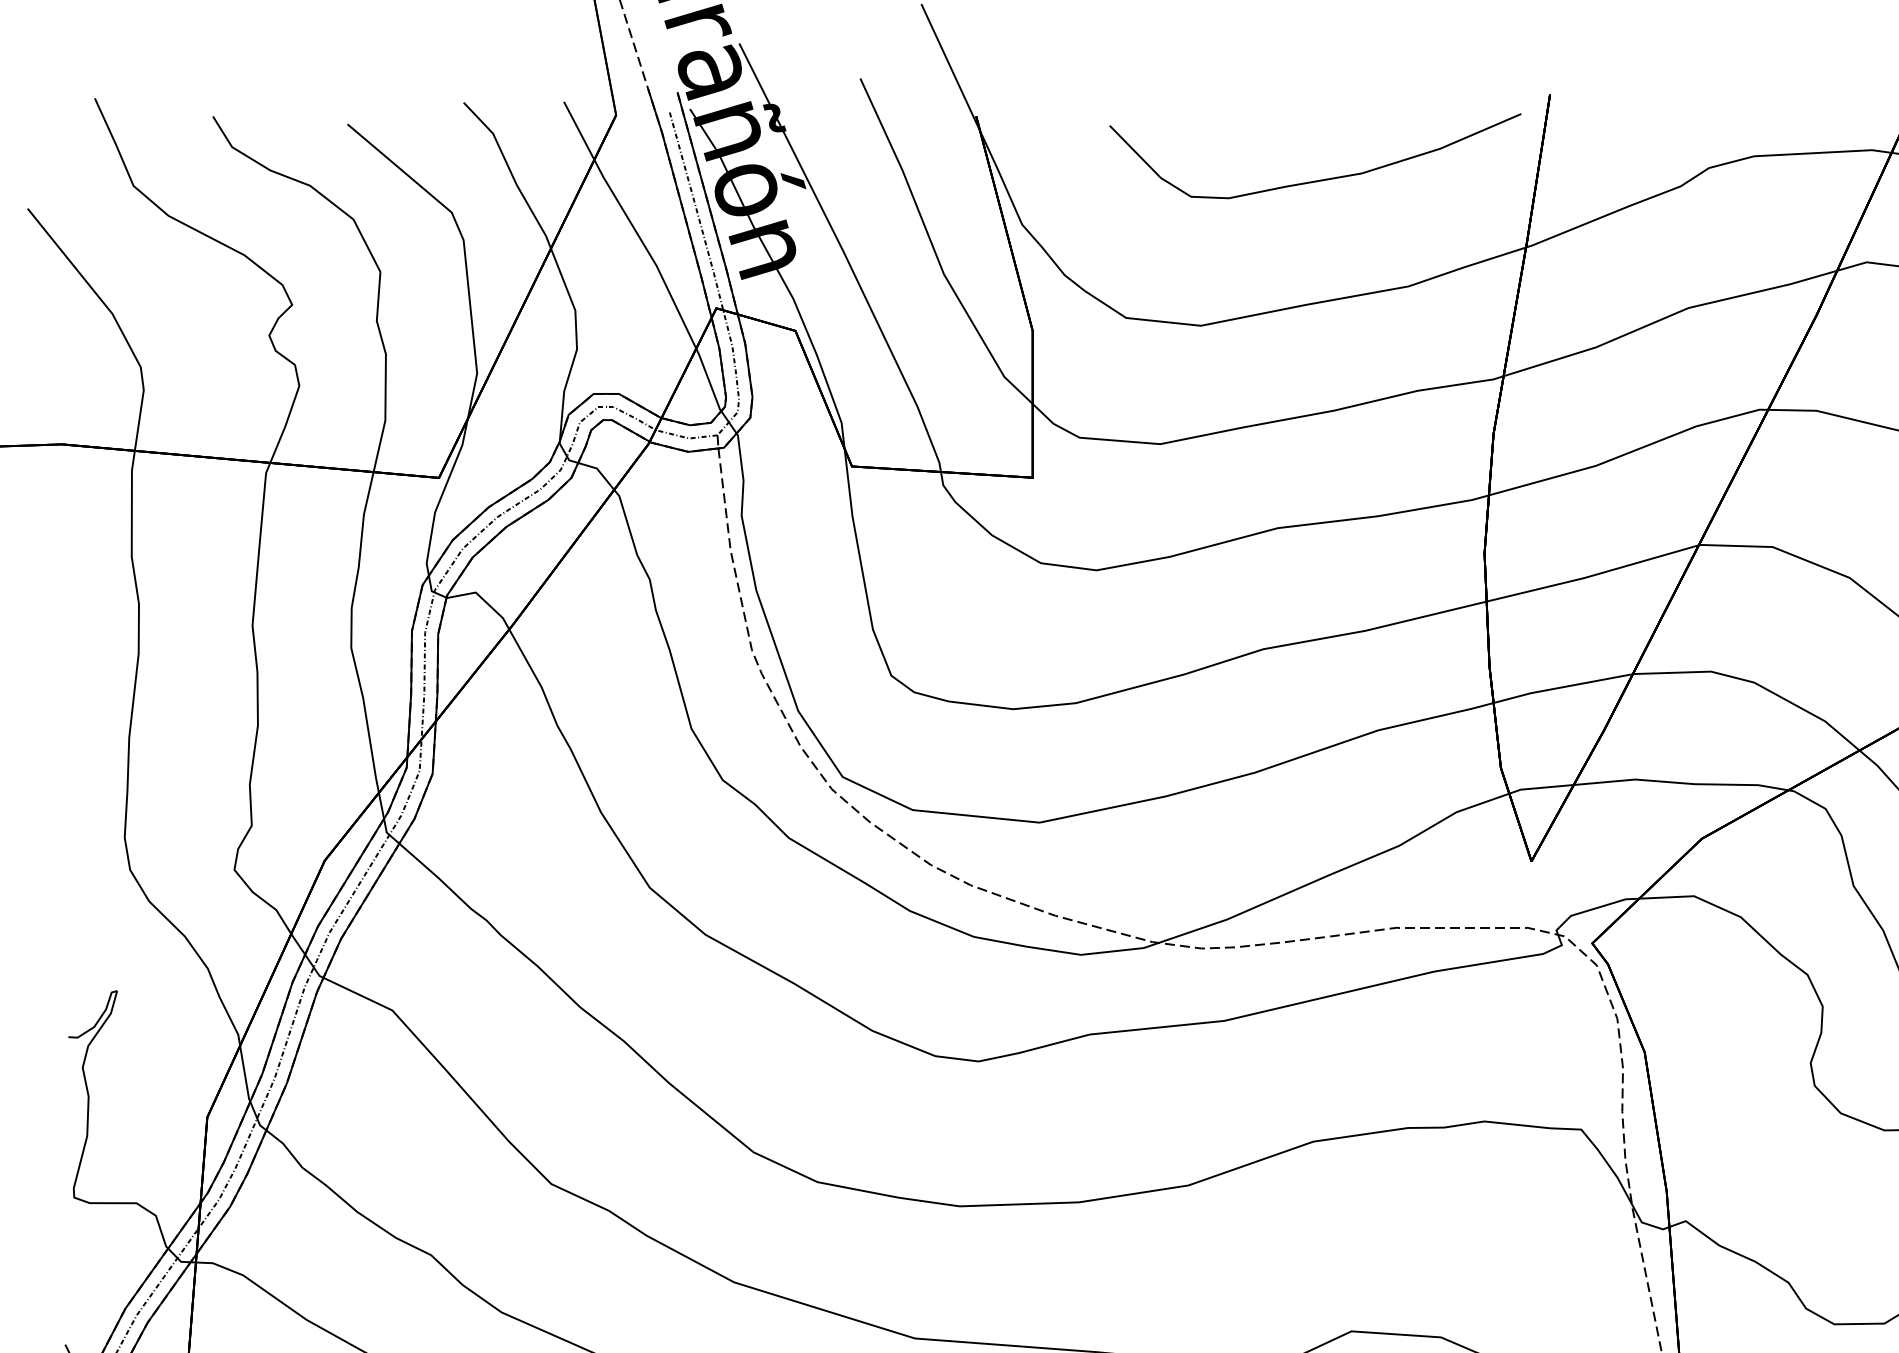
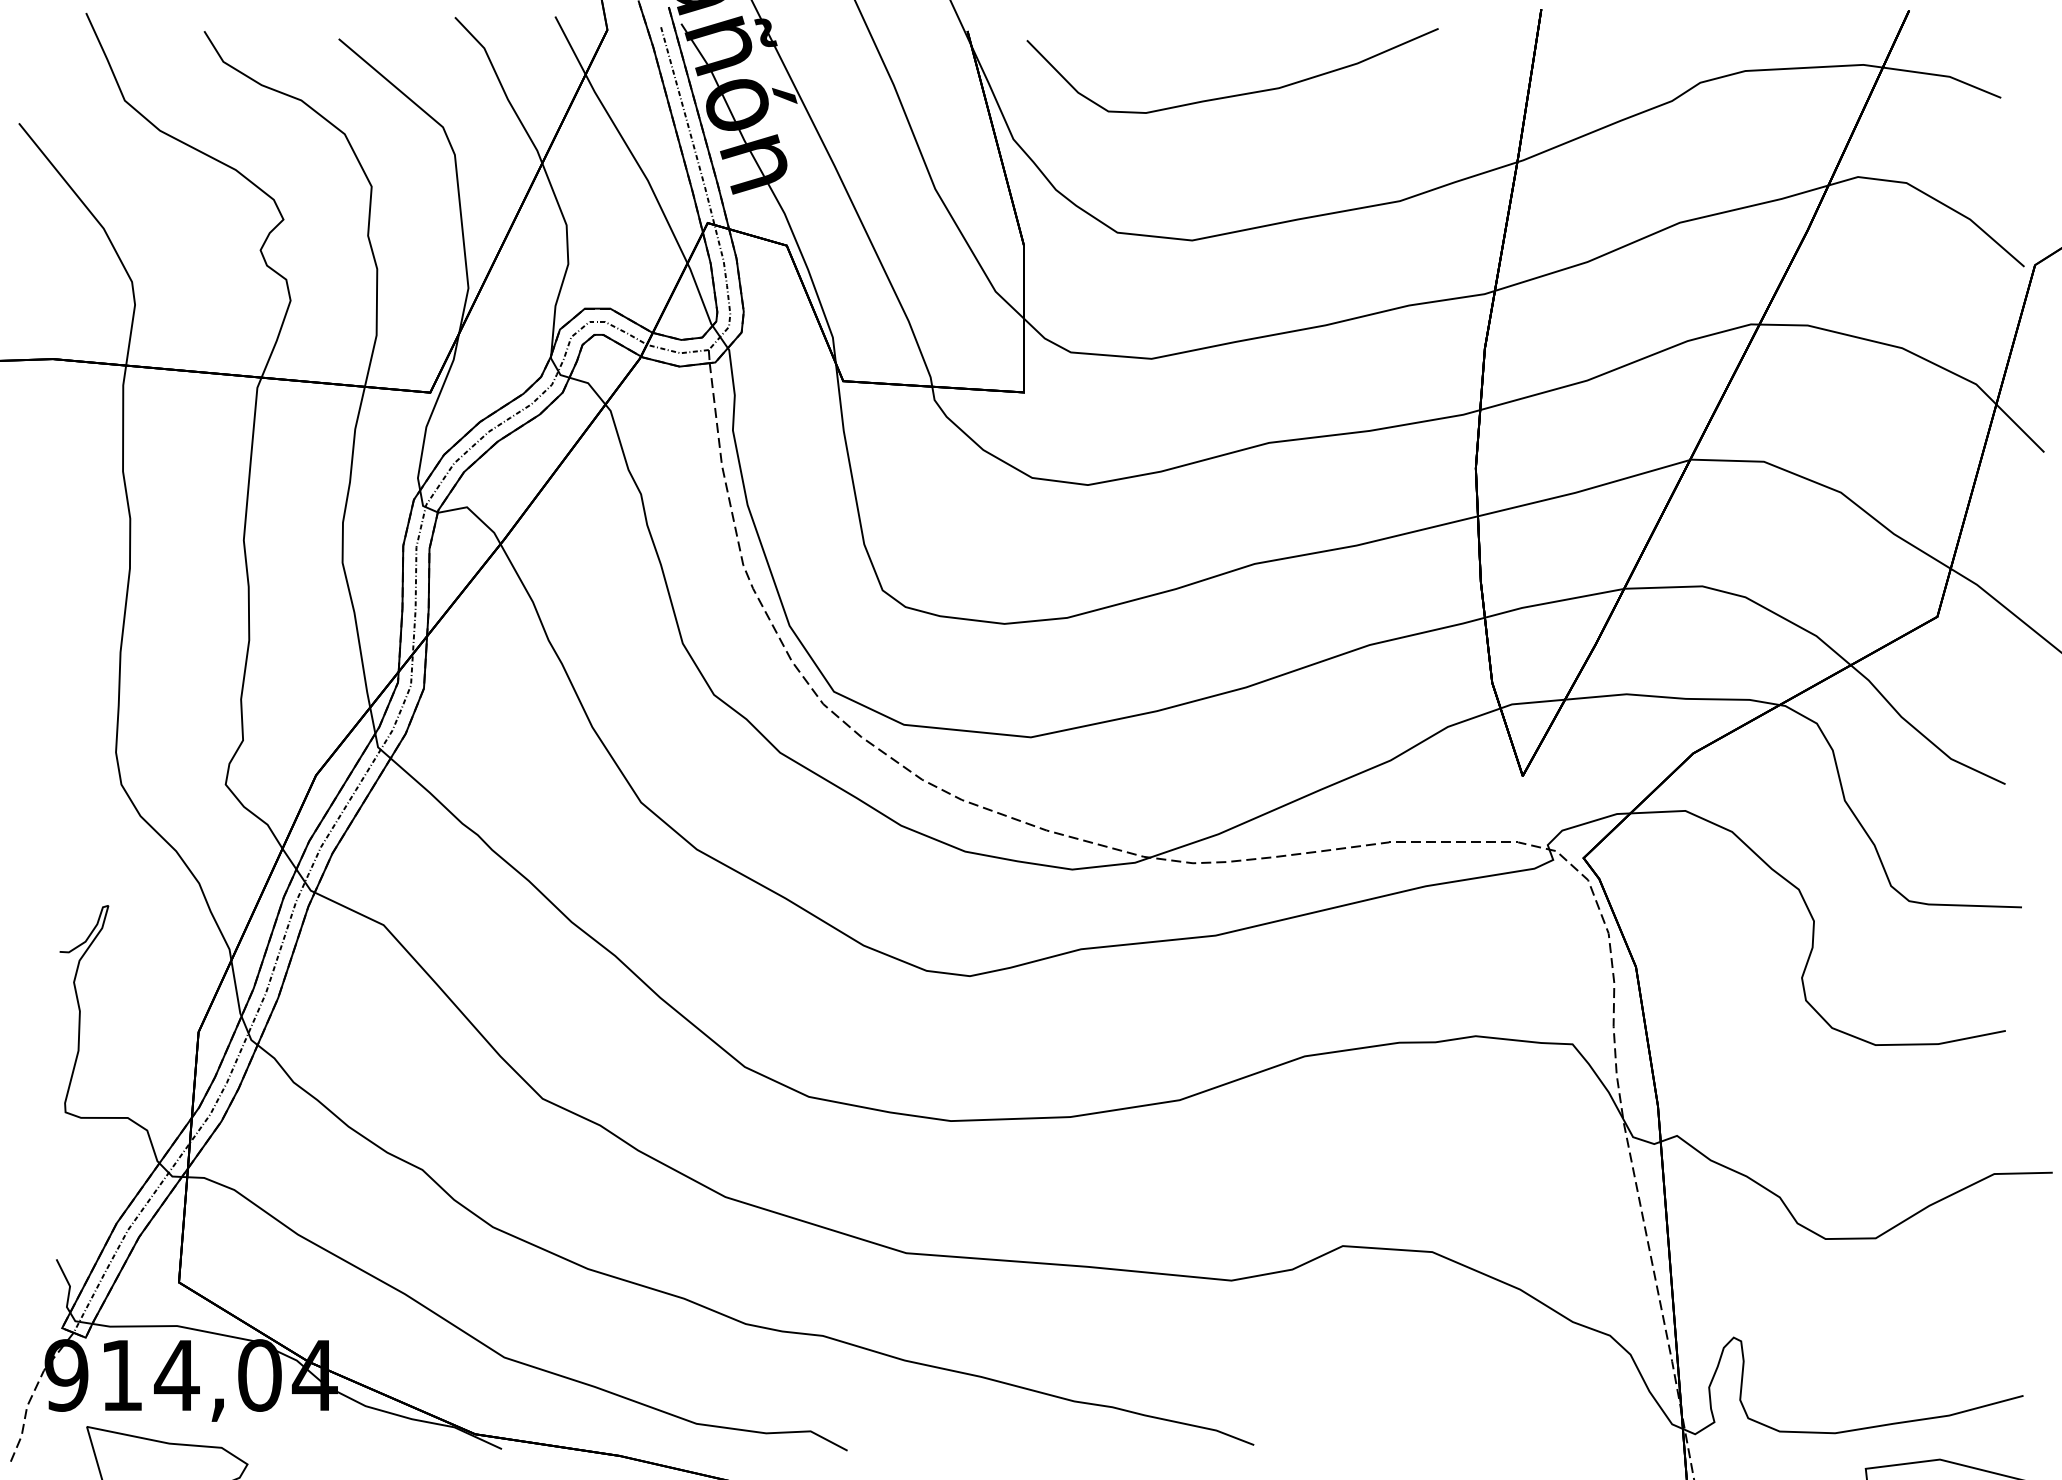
curve: (1318, 179) -> (1235, 94), moved

